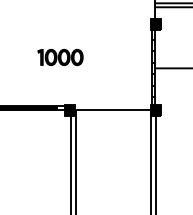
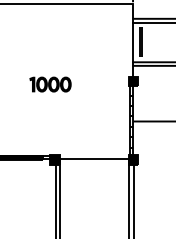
part: (60, 57) -> (50, 84), moved

